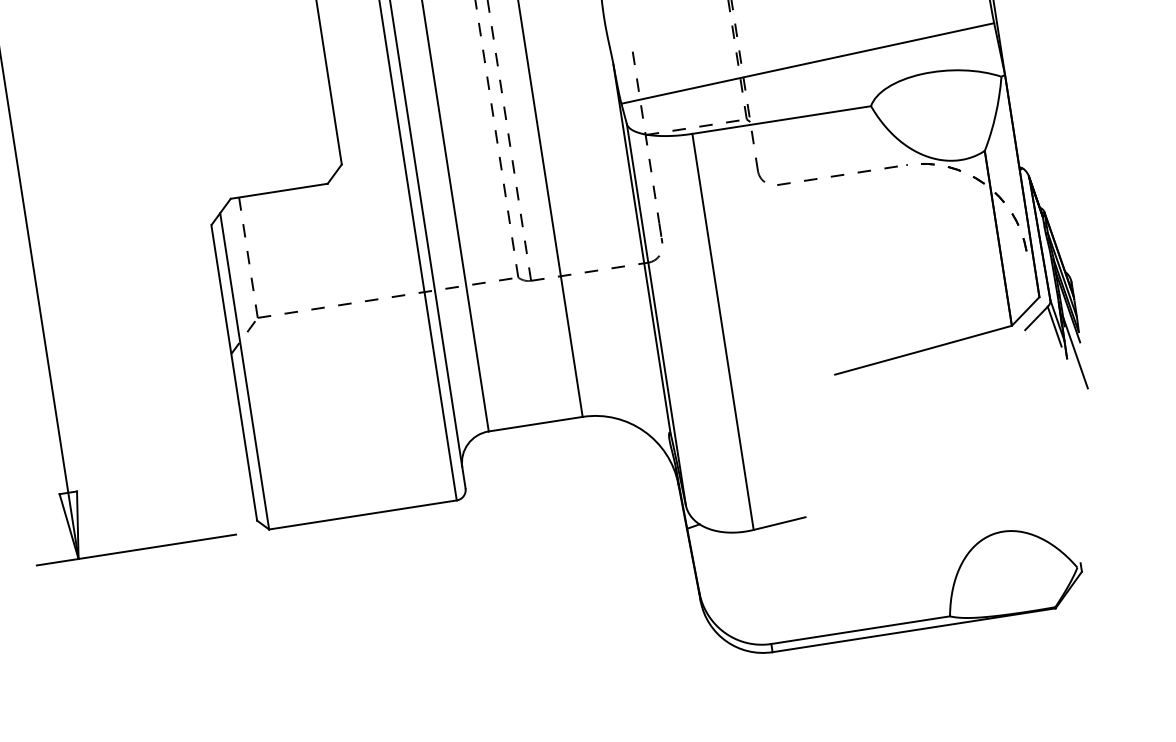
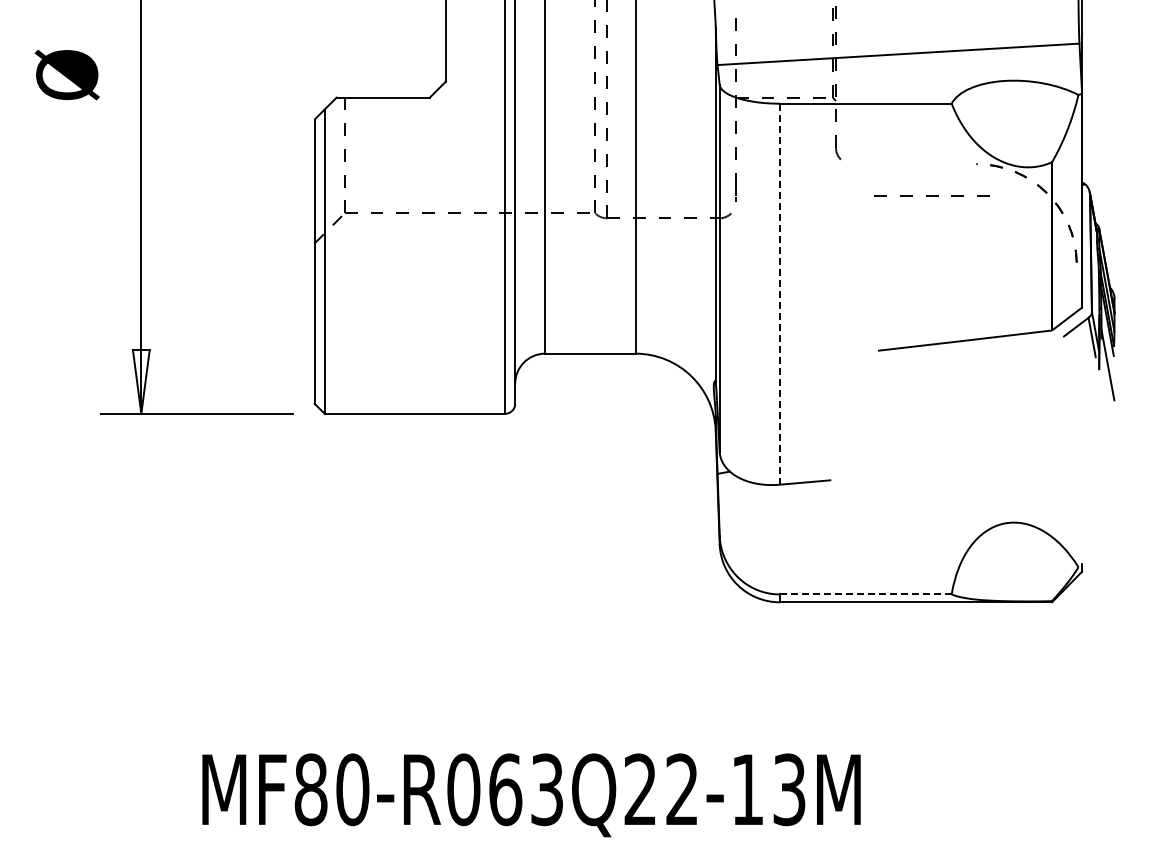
line: (836, 175) -> (931, 195), moved
line: (722, 332) -> (779, 294), solid -> dashed
line: (860, 630) -> (865, 594), solid -> dashed

